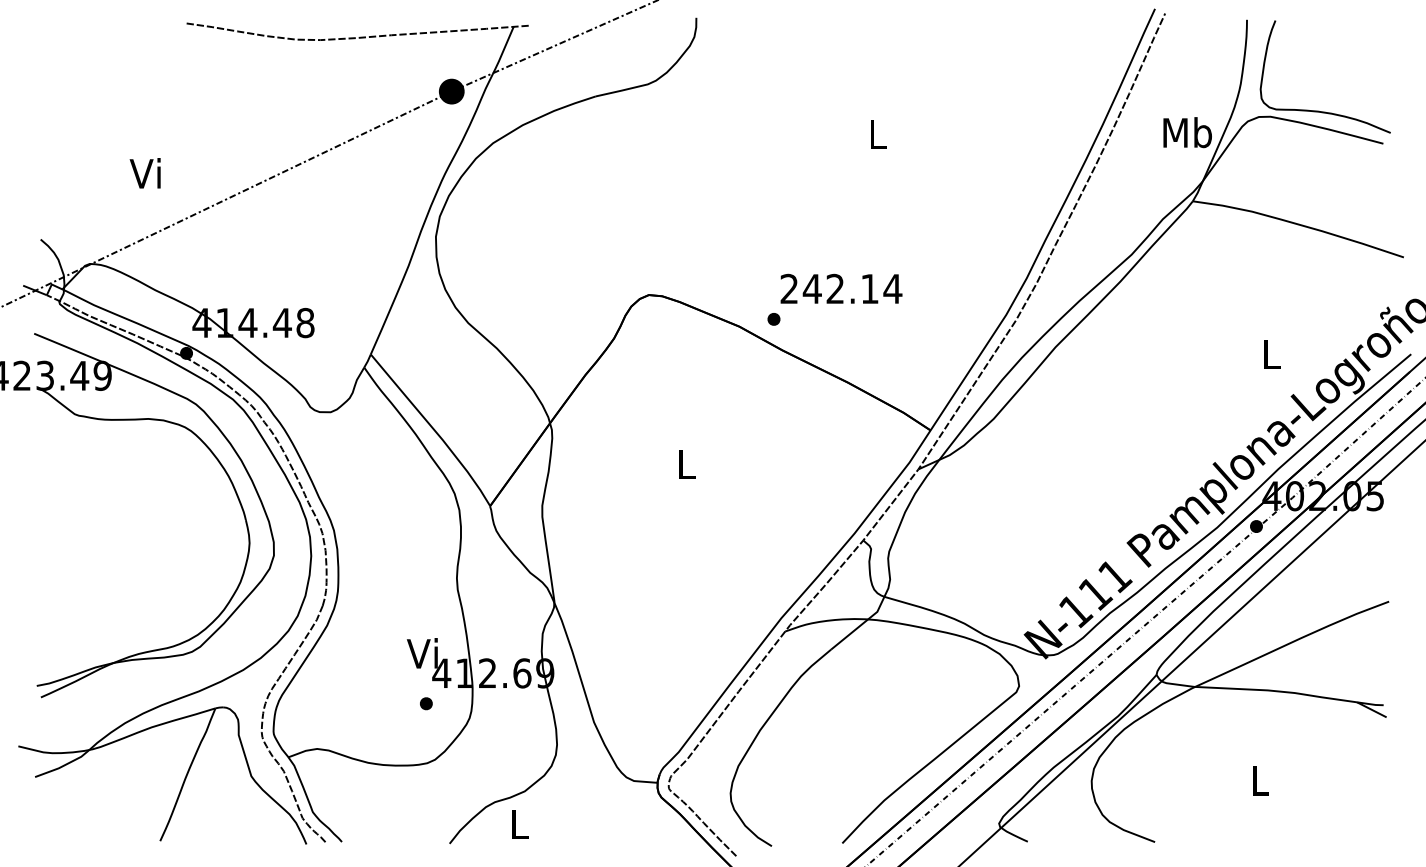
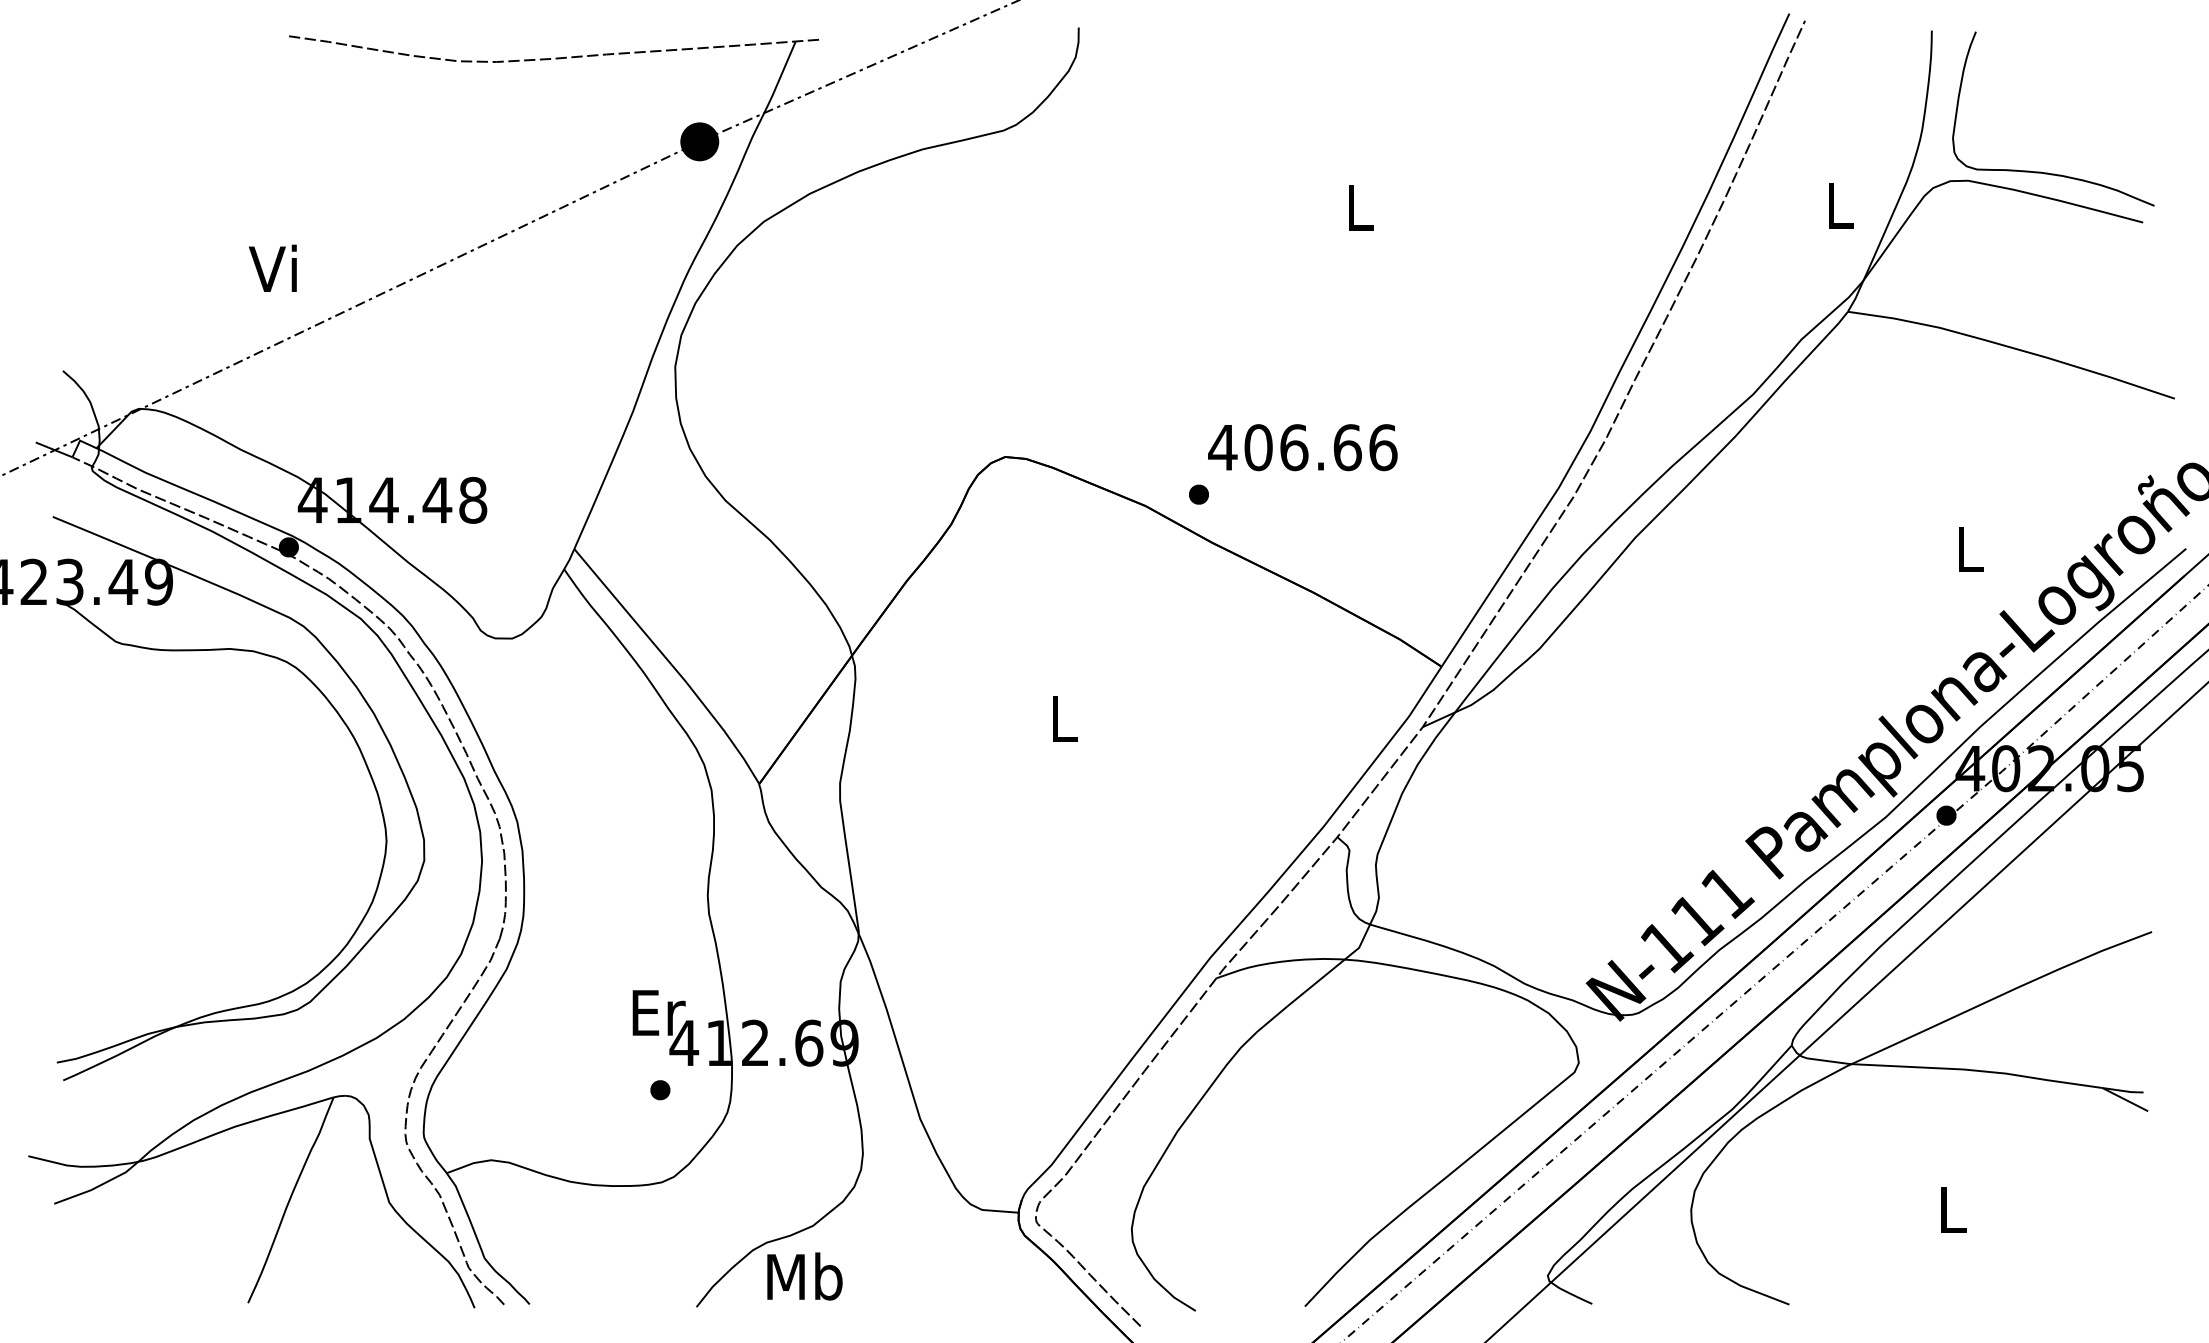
text: (1187, 132) -> (1839, 205), Mb -> L
text: (144, 173) -> (271, 268), moved
text: (840, 288) -> (1302, 446), 242.14 -> 406.66
text: (424, 653) -> (657, 1012), Vi -> Er
text: (519, 823) -> (804, 1275), L -> Mb

